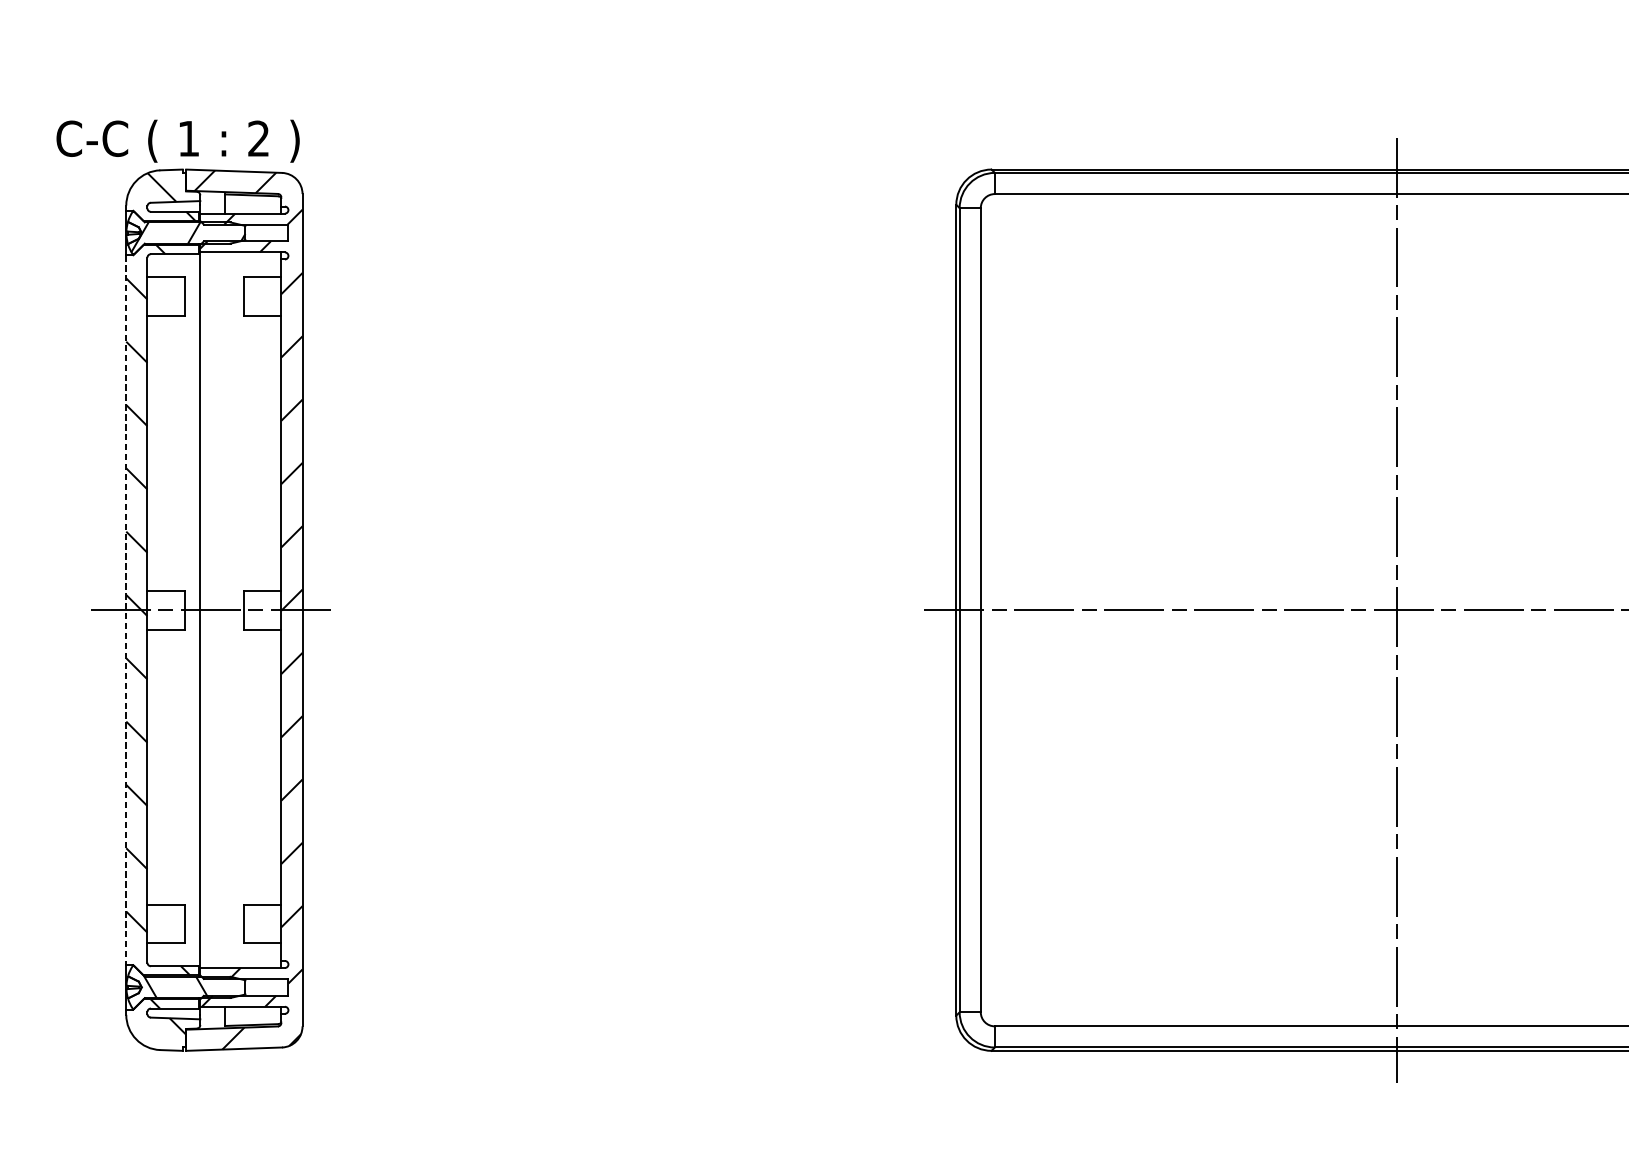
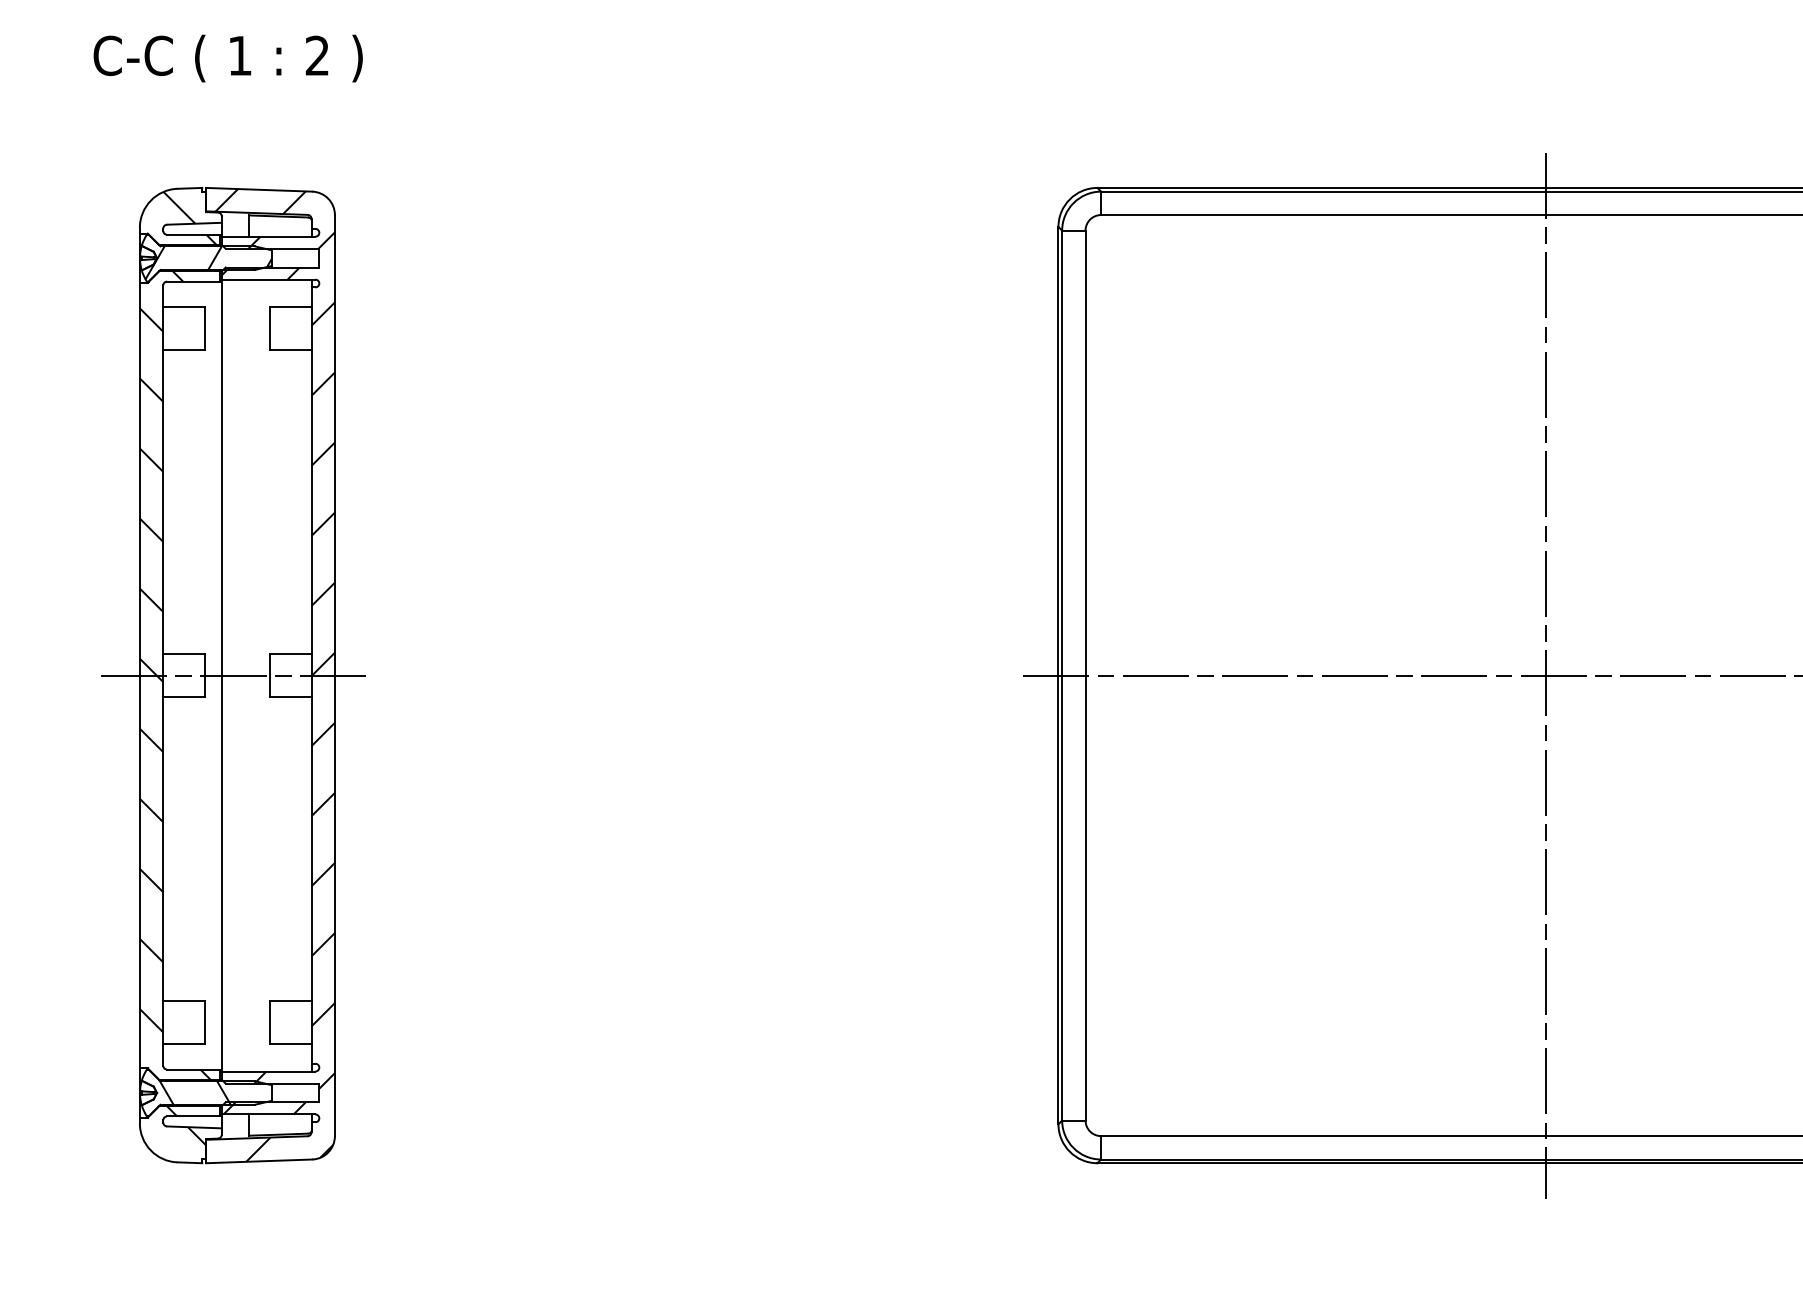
text: (177, 141) -> (227, 58), moved
line: (125, 610) -> (139, 675), dashed -> solid

